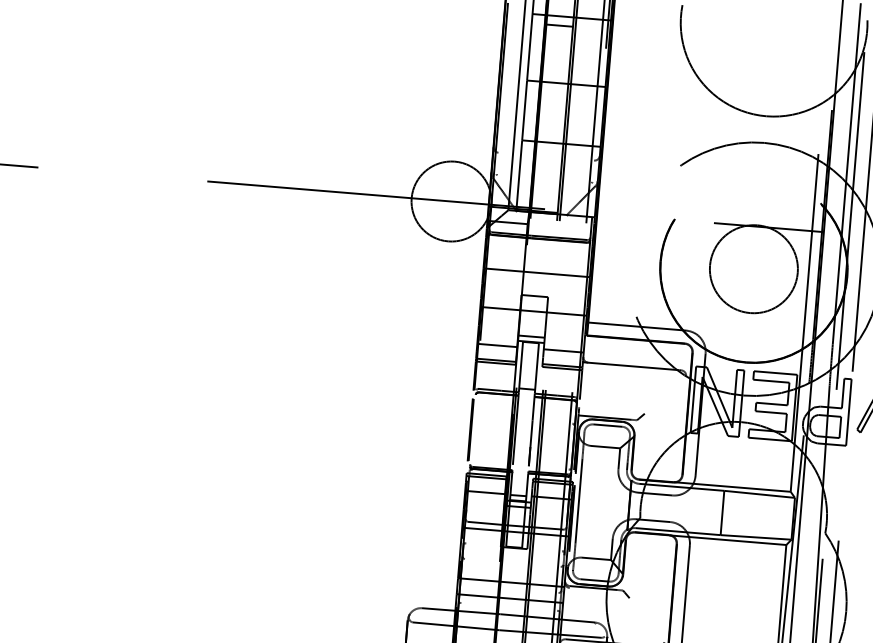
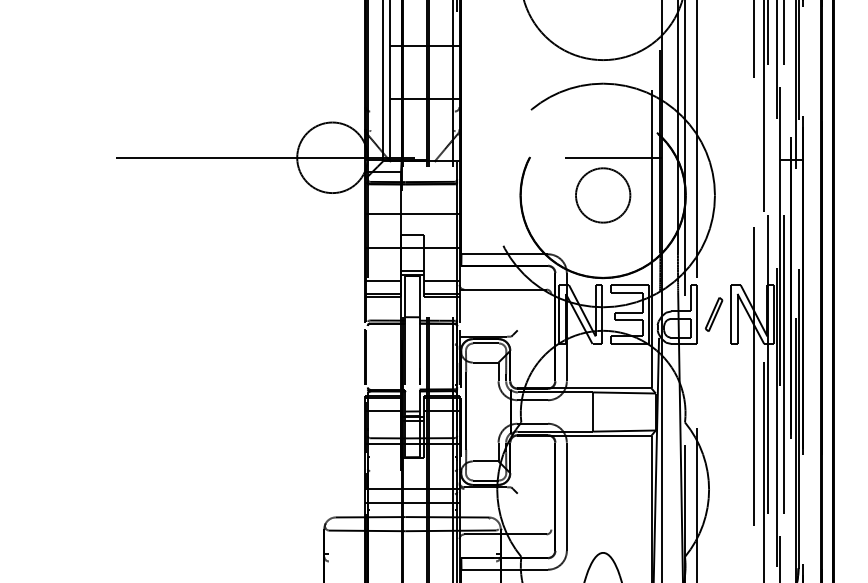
circle: (754, 269) -> (603, 195), size x0.7

